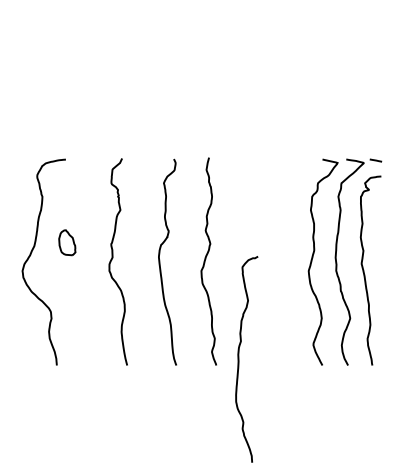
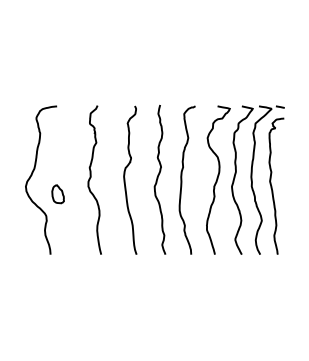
part: (66, 243) -> (57, 194), moved
curve: (290, 261) -> (218, 179), added
curve: (240, 358) -> (182, 179), moved

